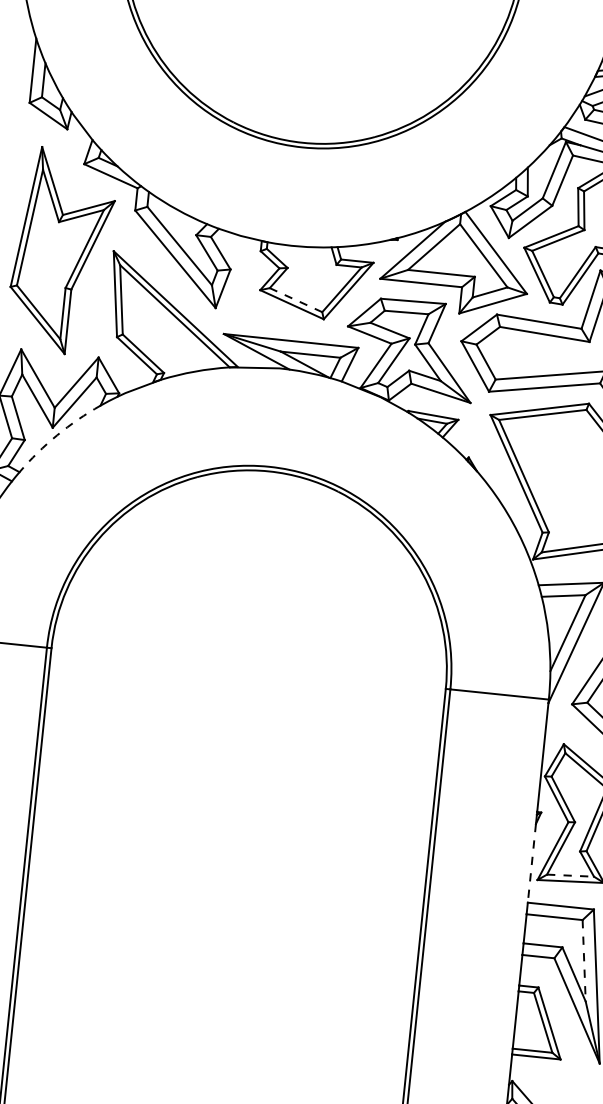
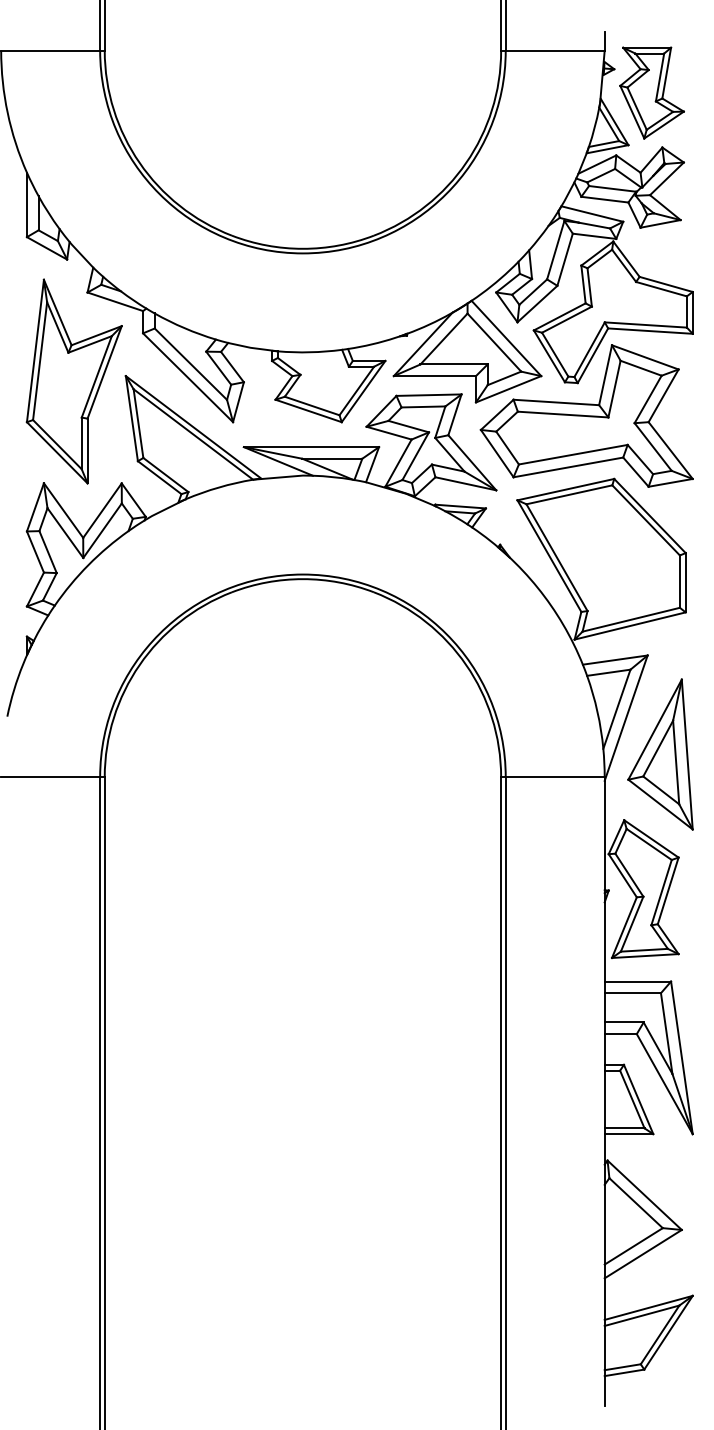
line: (296, 300) -> (312, 406), dashed -> solid
arc: (57, 435) -> (88, 565), dashed -> solid
line: (531, 862) -> (604, 941), dashed -> solid
line: (570, 875) -> (644, 950), dashed -> solid
line: (583, 960) -> (666, 1033), dashed -> solid

